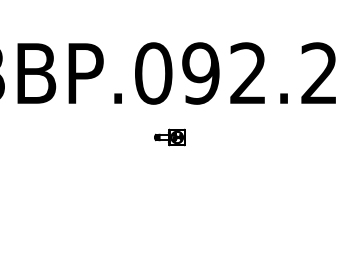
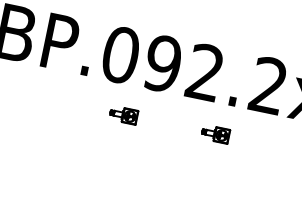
part: (272, 137) -> (215, 134), added

